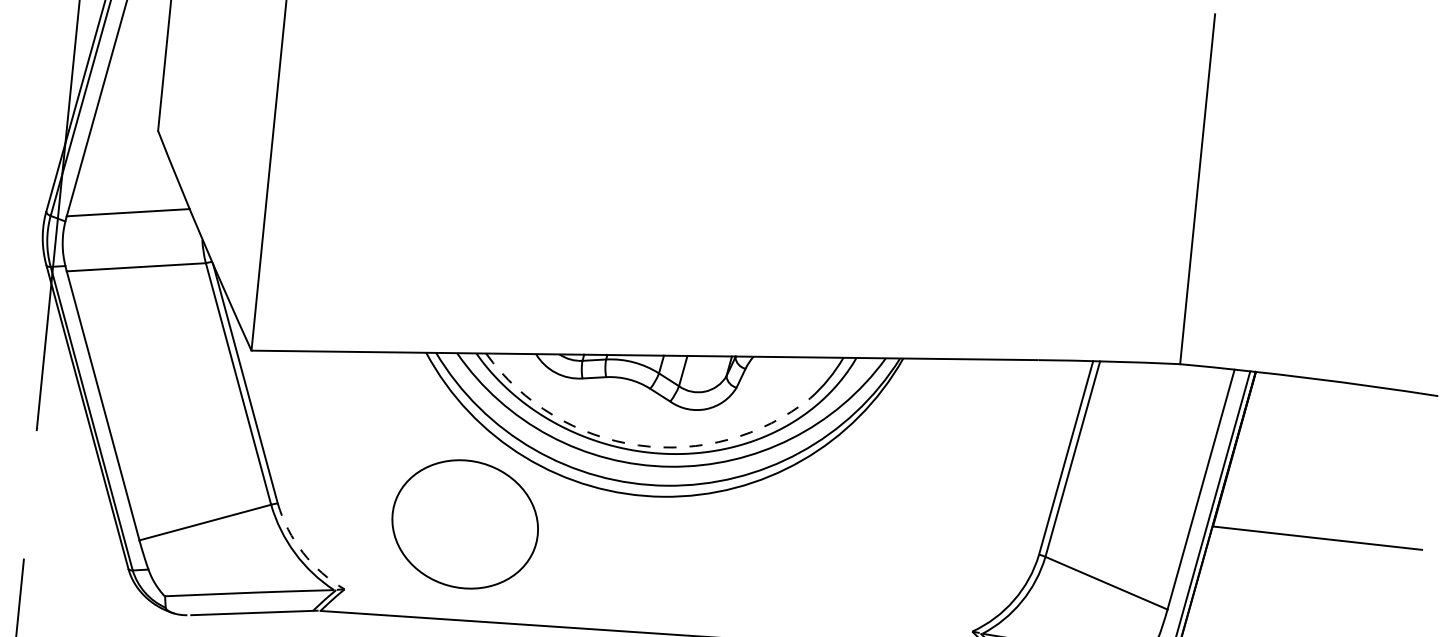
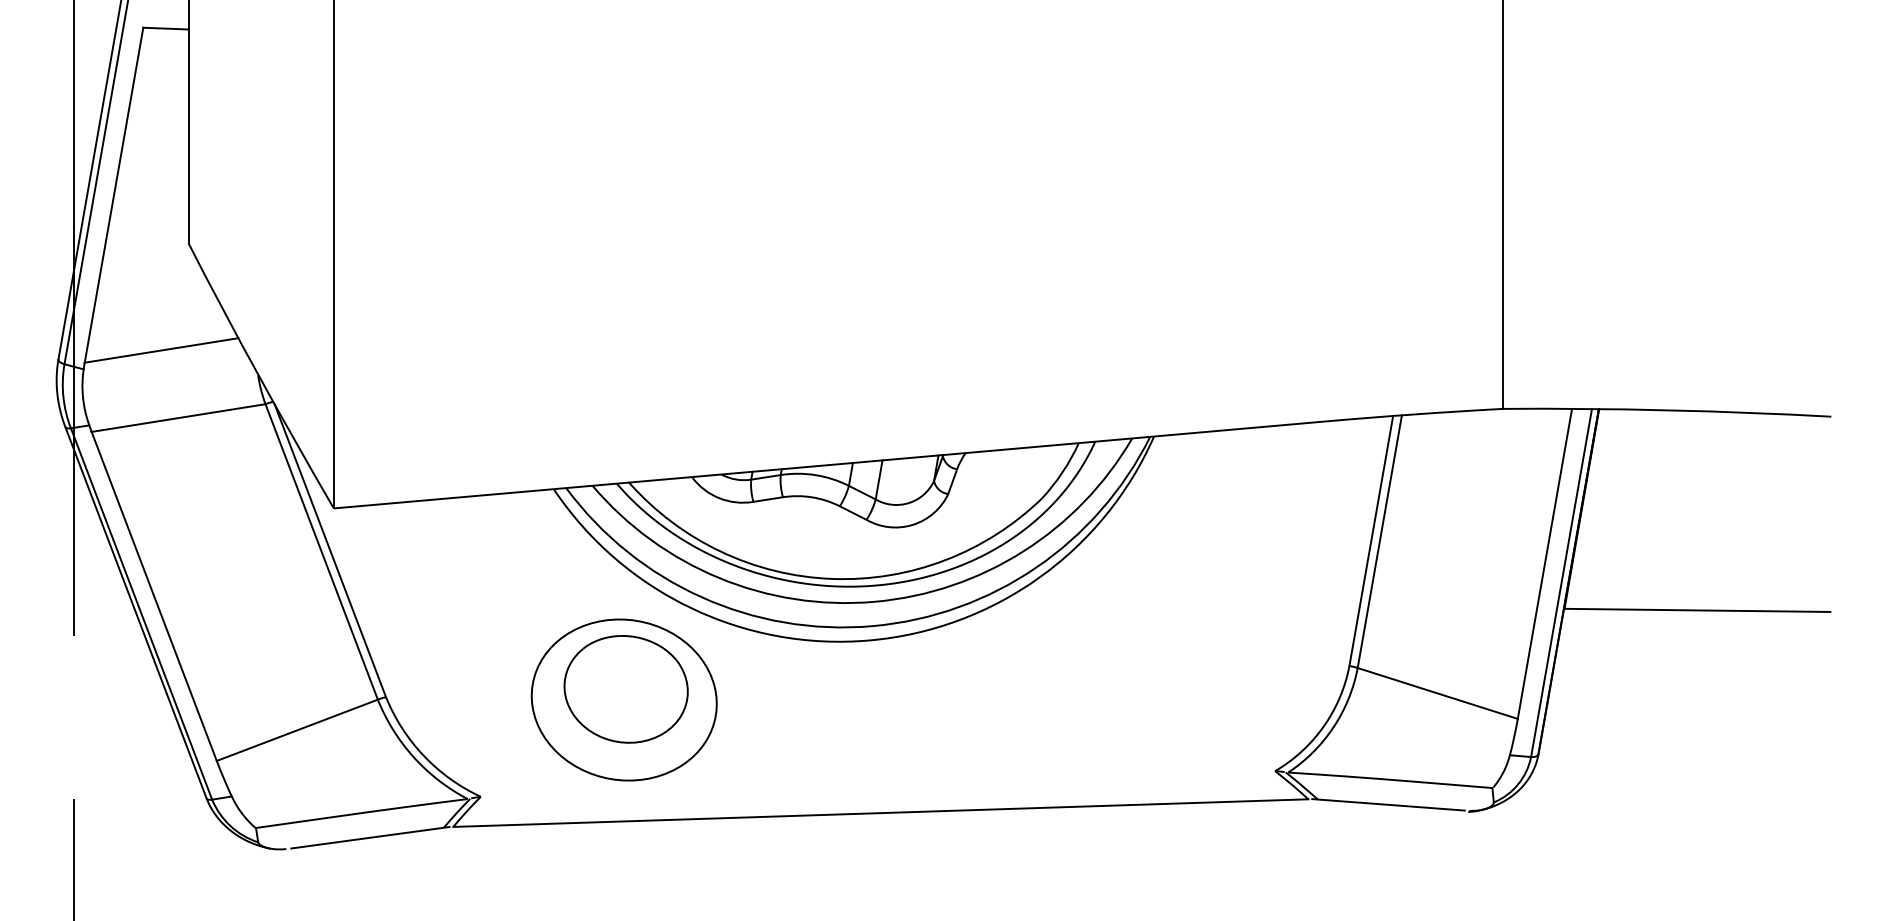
arc: (638, 445) -> (832, 578), dashed -> solid
part: (467, 516) -> (625, 689), added
arc: (302, 552) -> (423, 755), dashed -> solid

